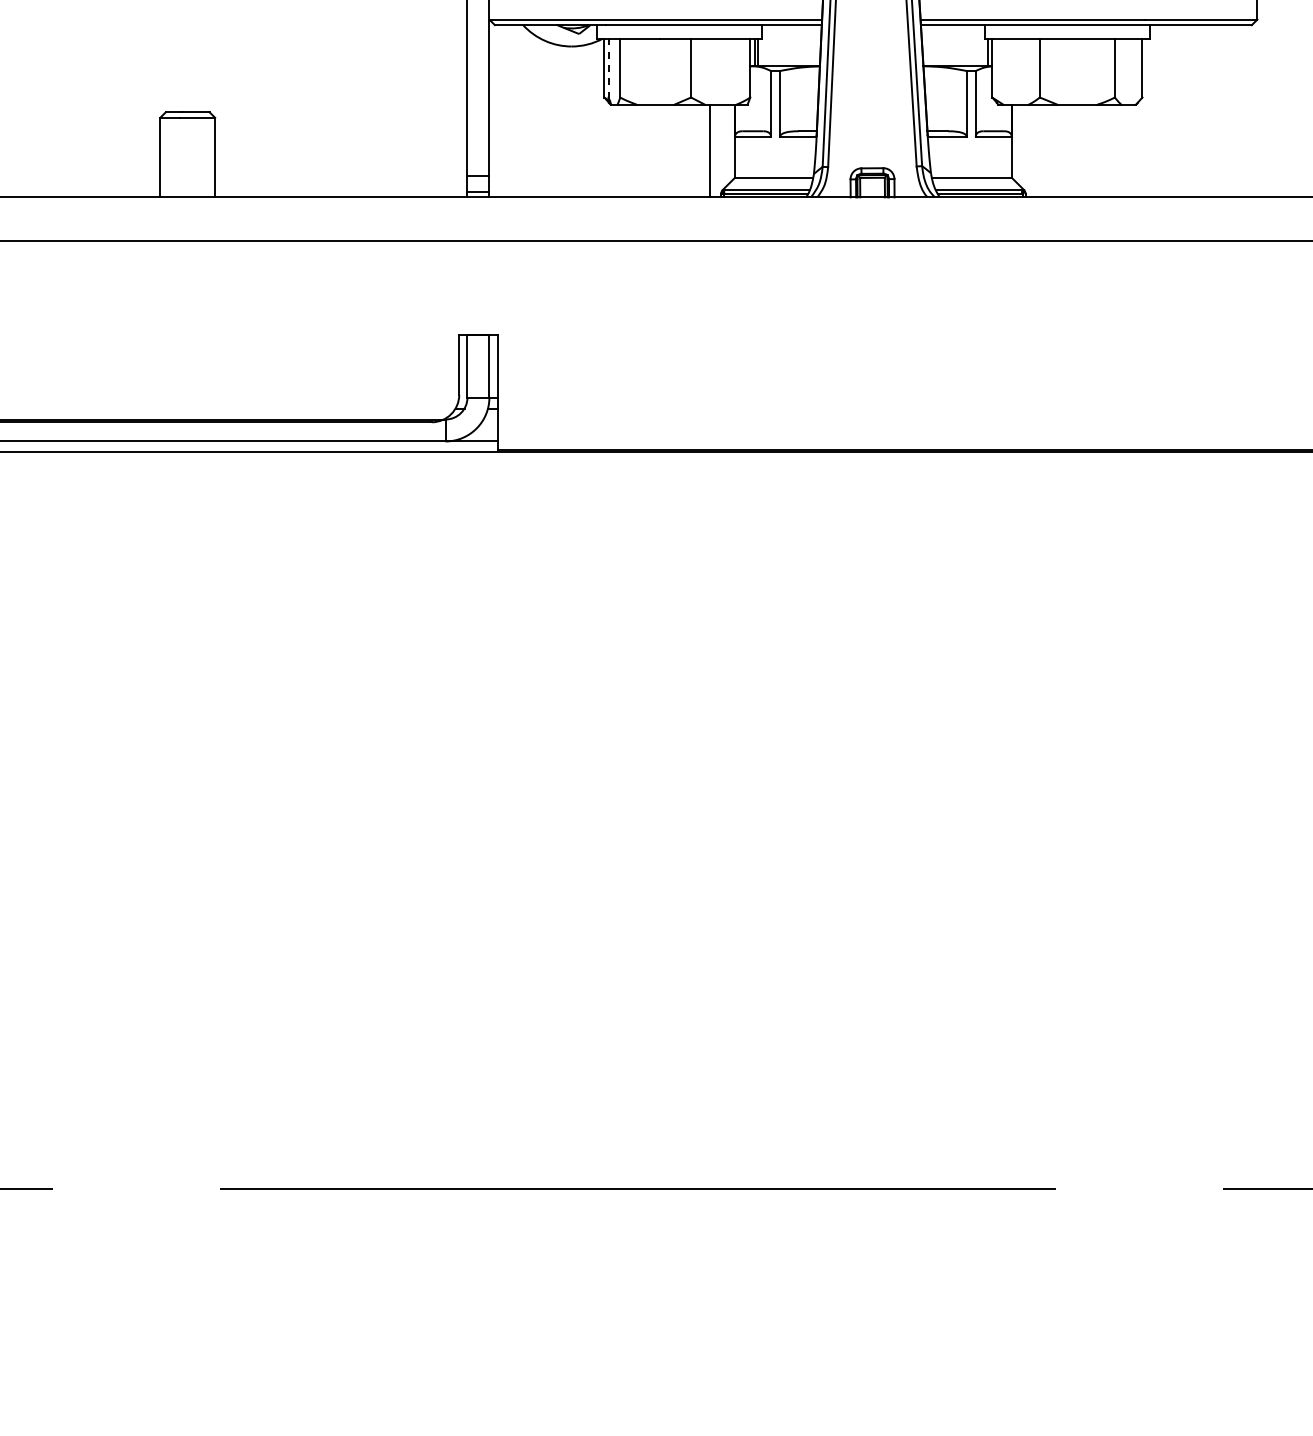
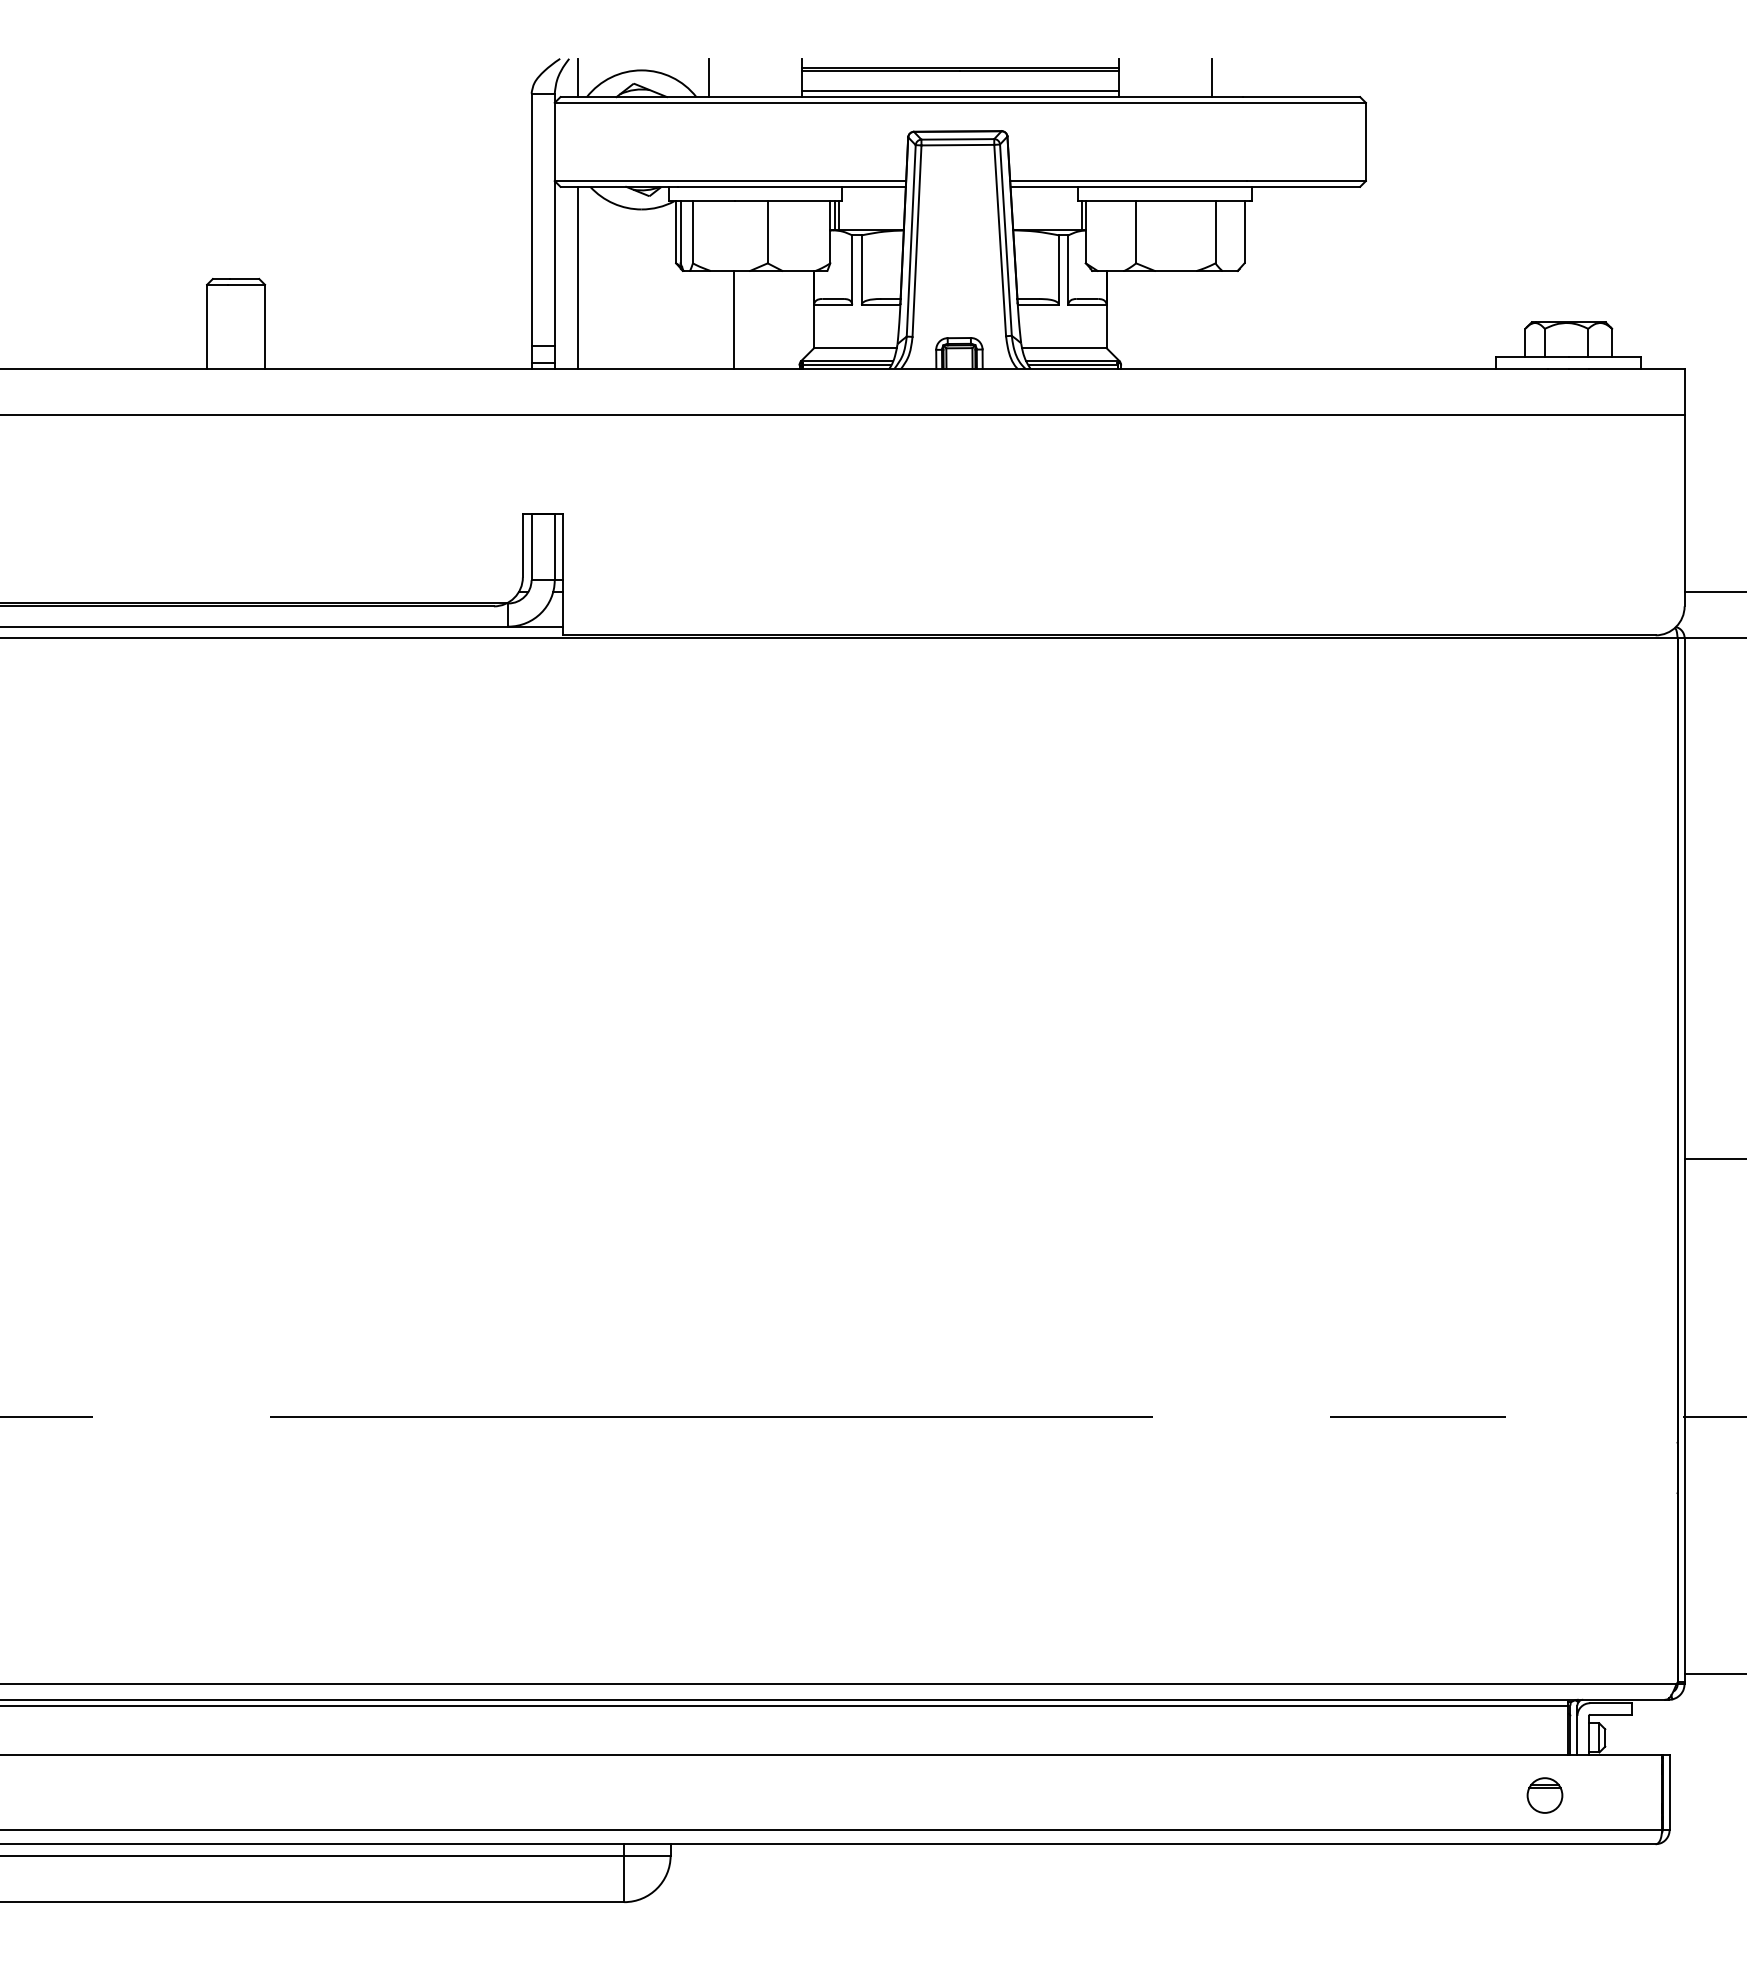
line: (608, 68) -> (680, 232), dashed -> solid
line: (510, 110) -> (577, 277), added
line: (709, 150) -> (734, 319), moved

